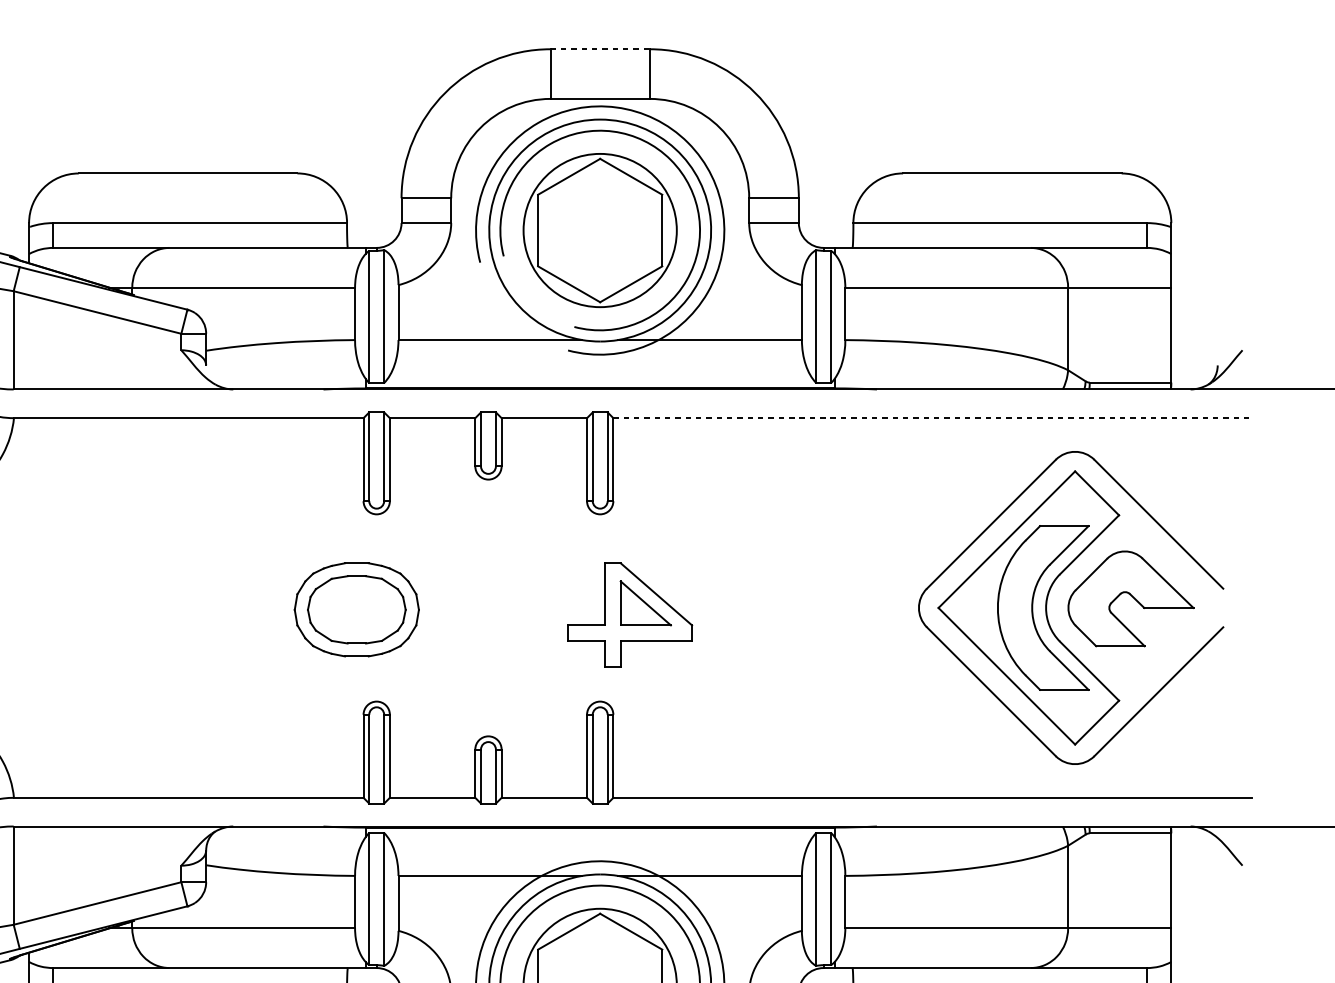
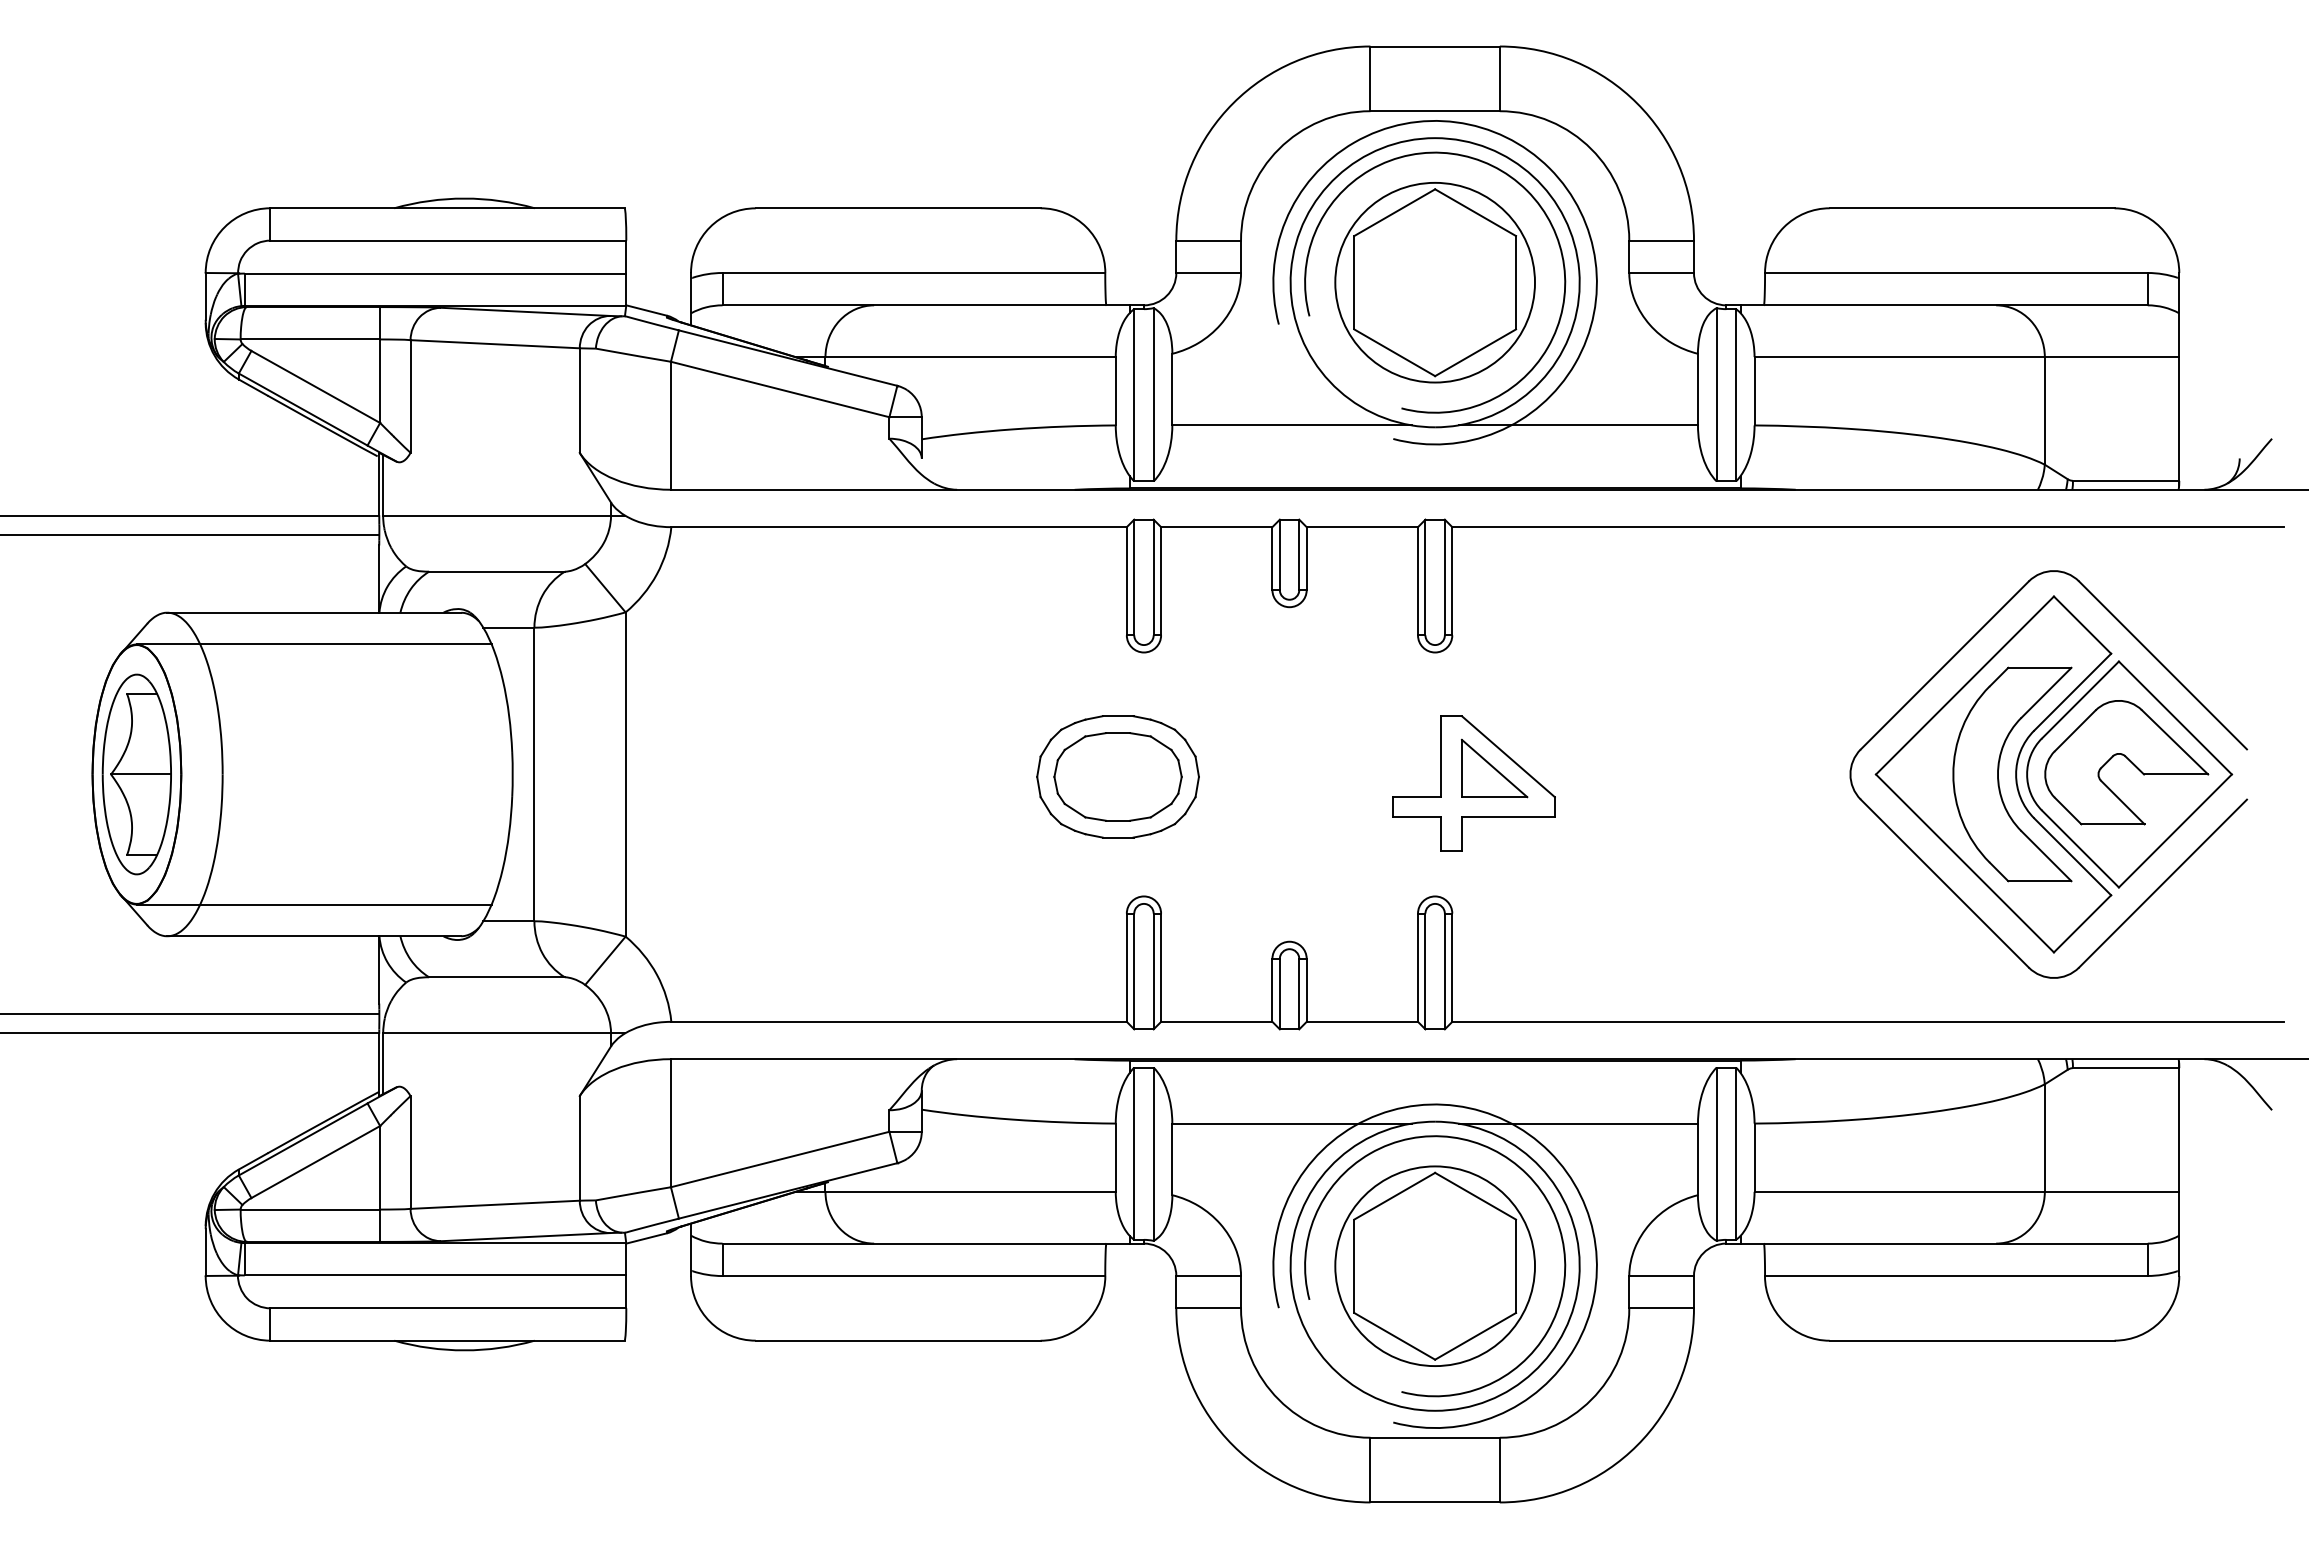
line: (600, 49) -> (1435, 46), dashed -> solid
line: (932, 418) -> (1868, 527), dashed -> solid
part: (1133, 607) -> (2129, 774), added

